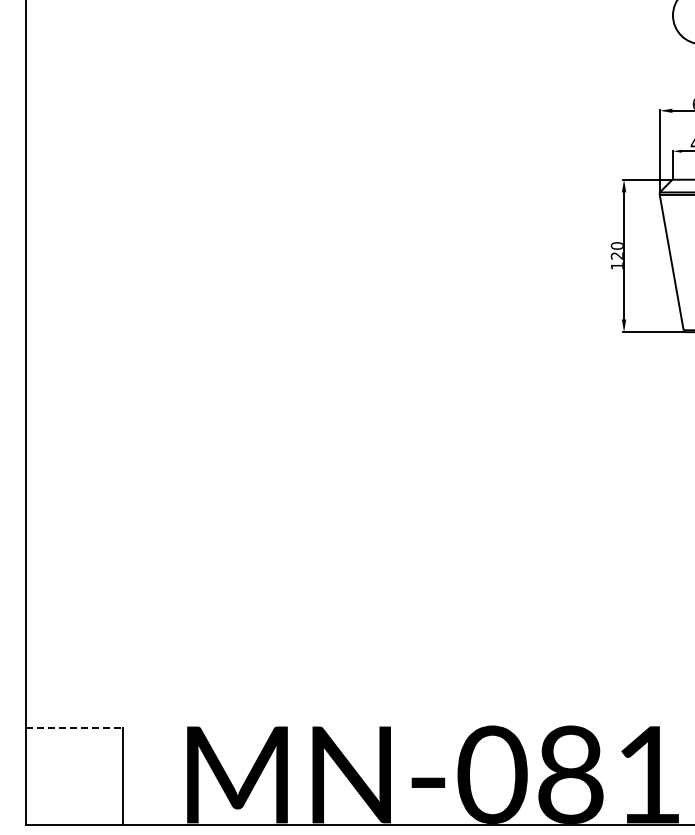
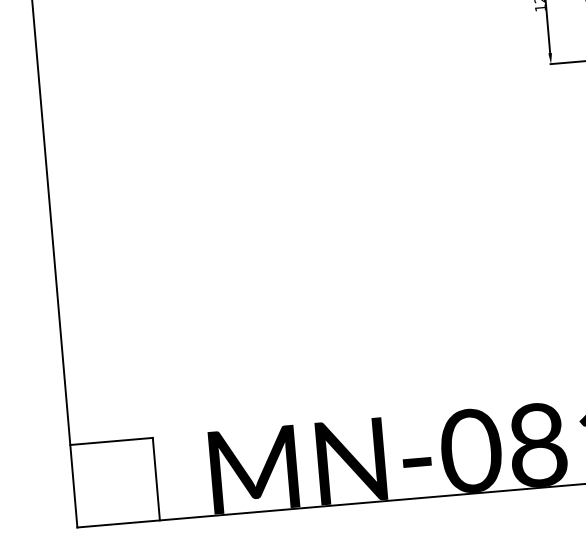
line: (74, 727) -> (111, 441), dashed -> solid

